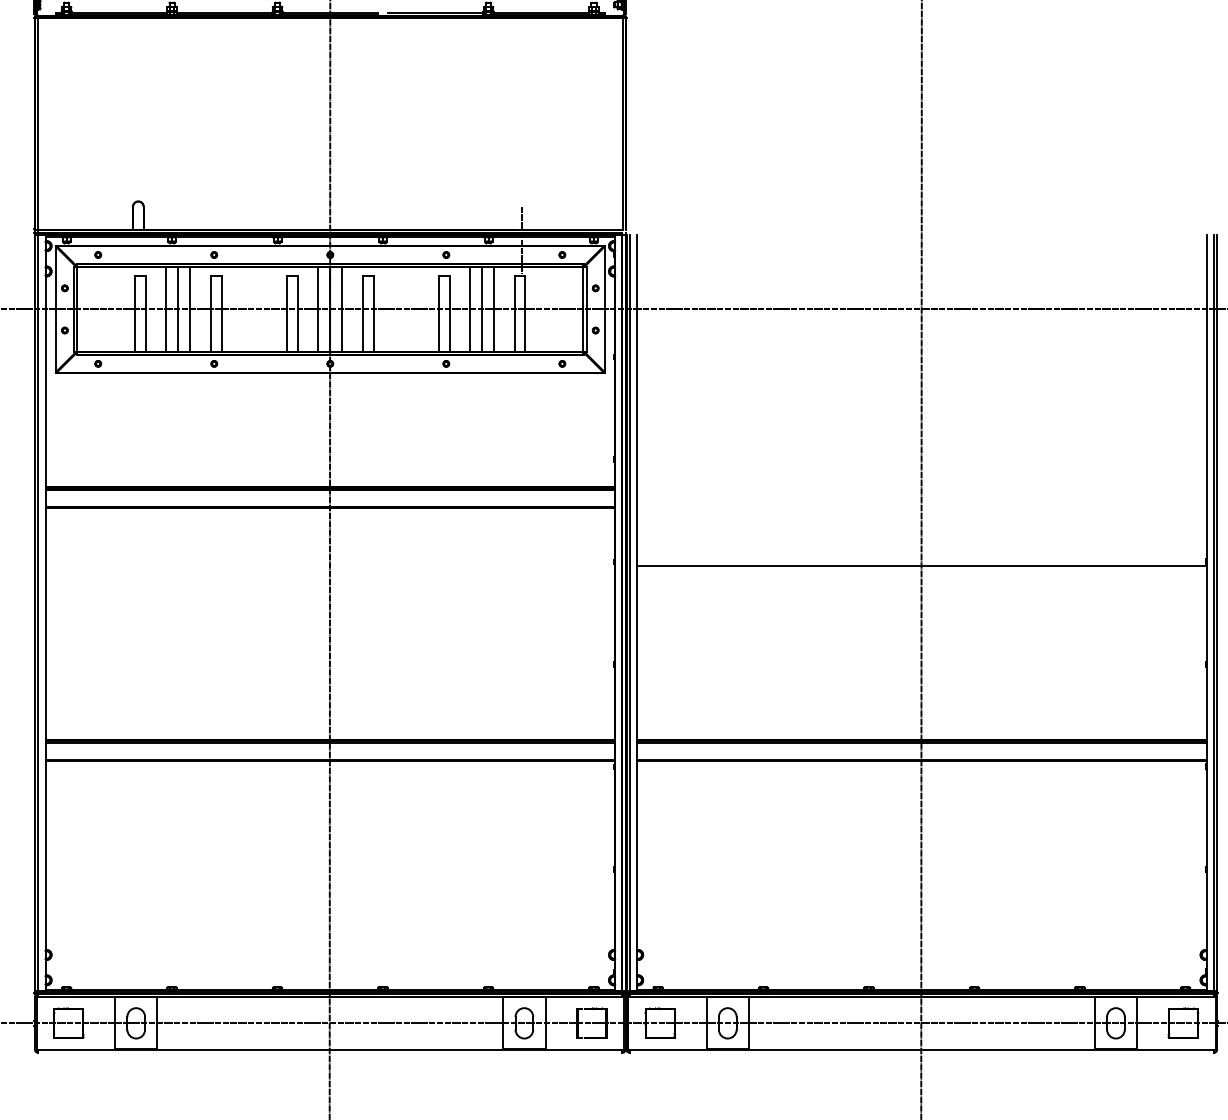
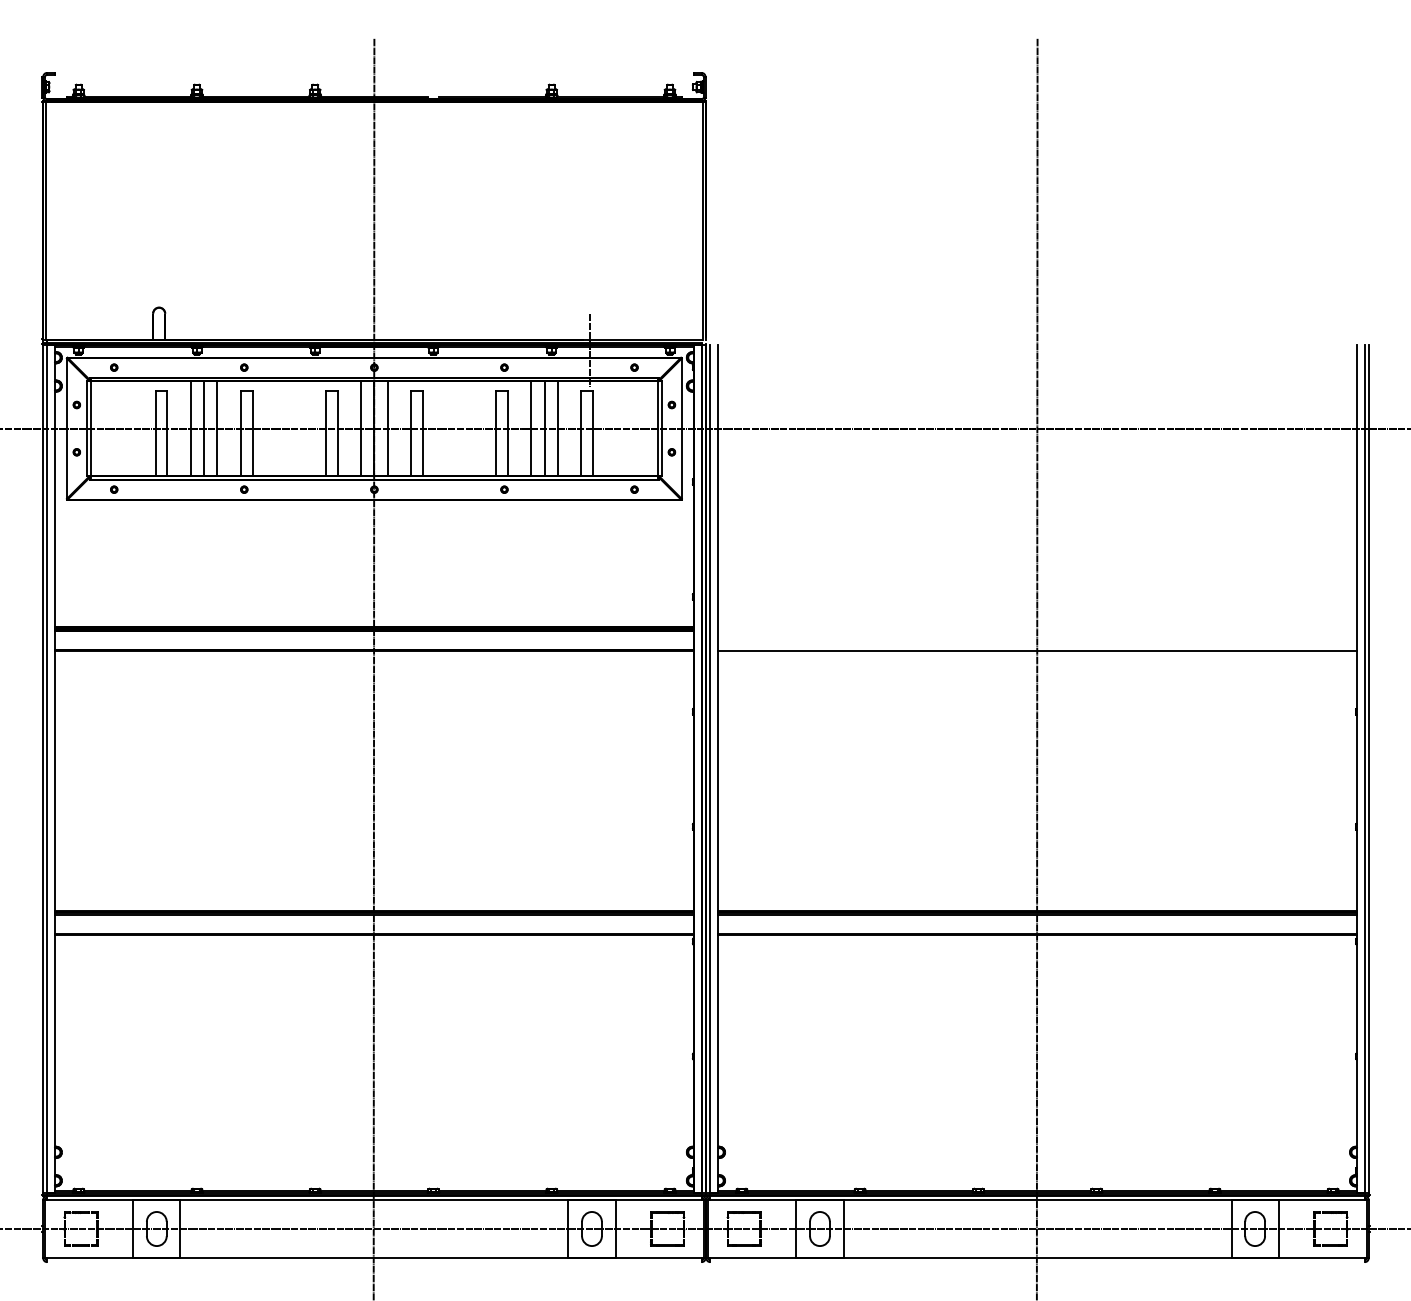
line: (921, 565) -> (1037, 650), moved

